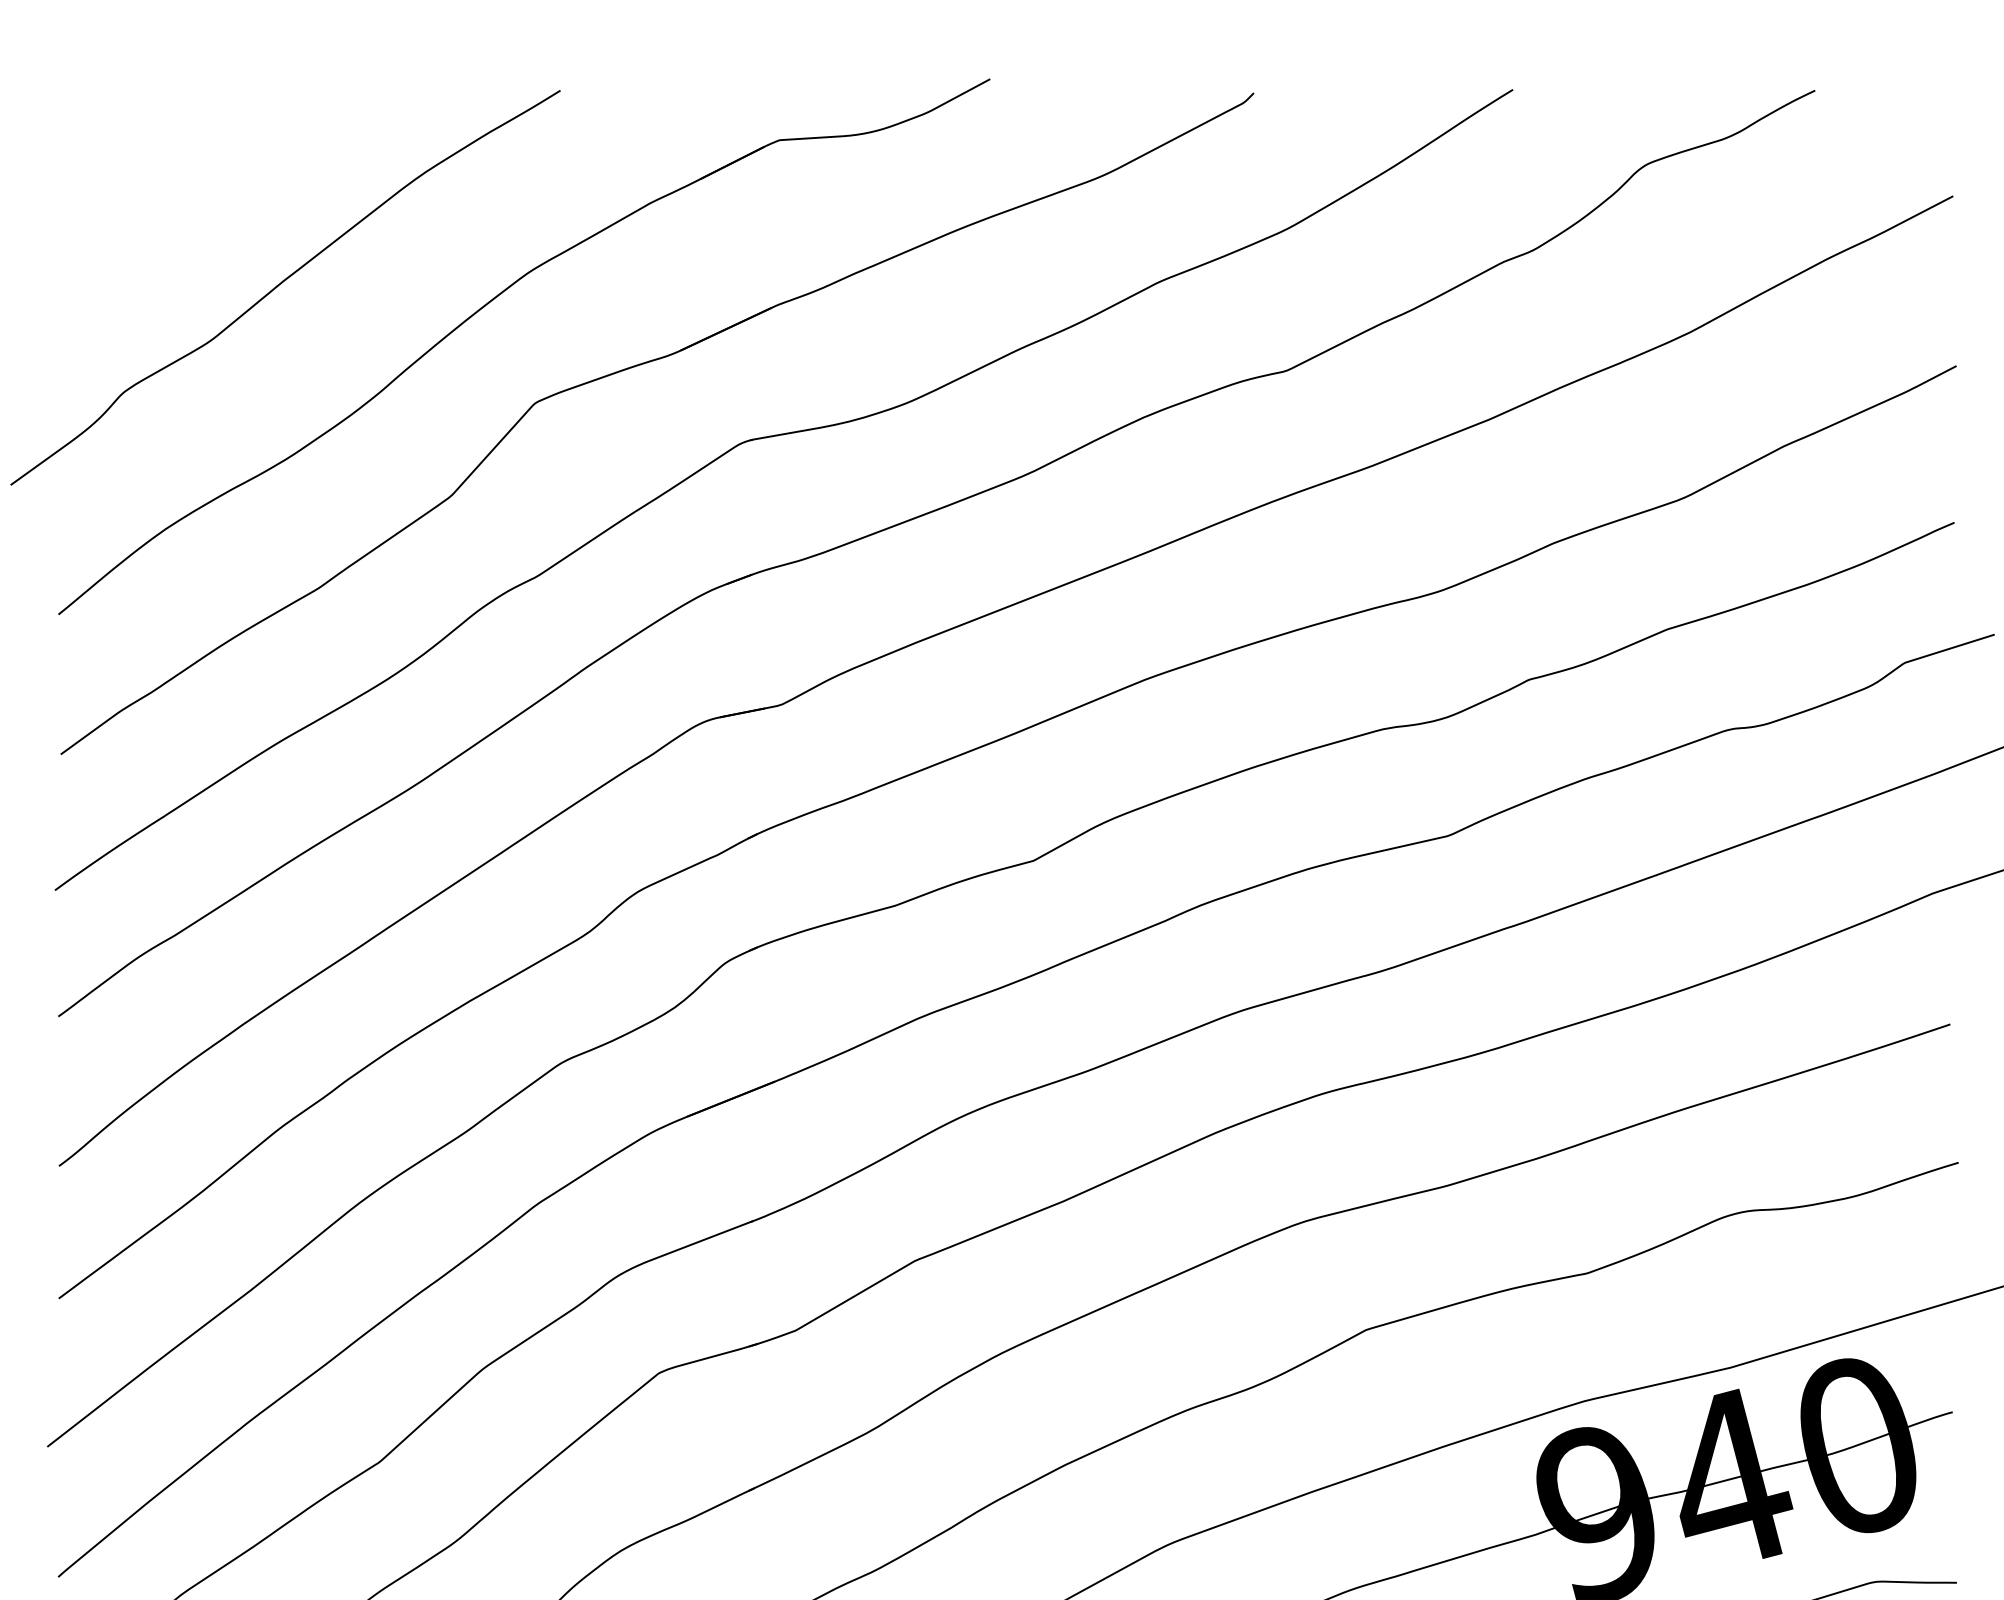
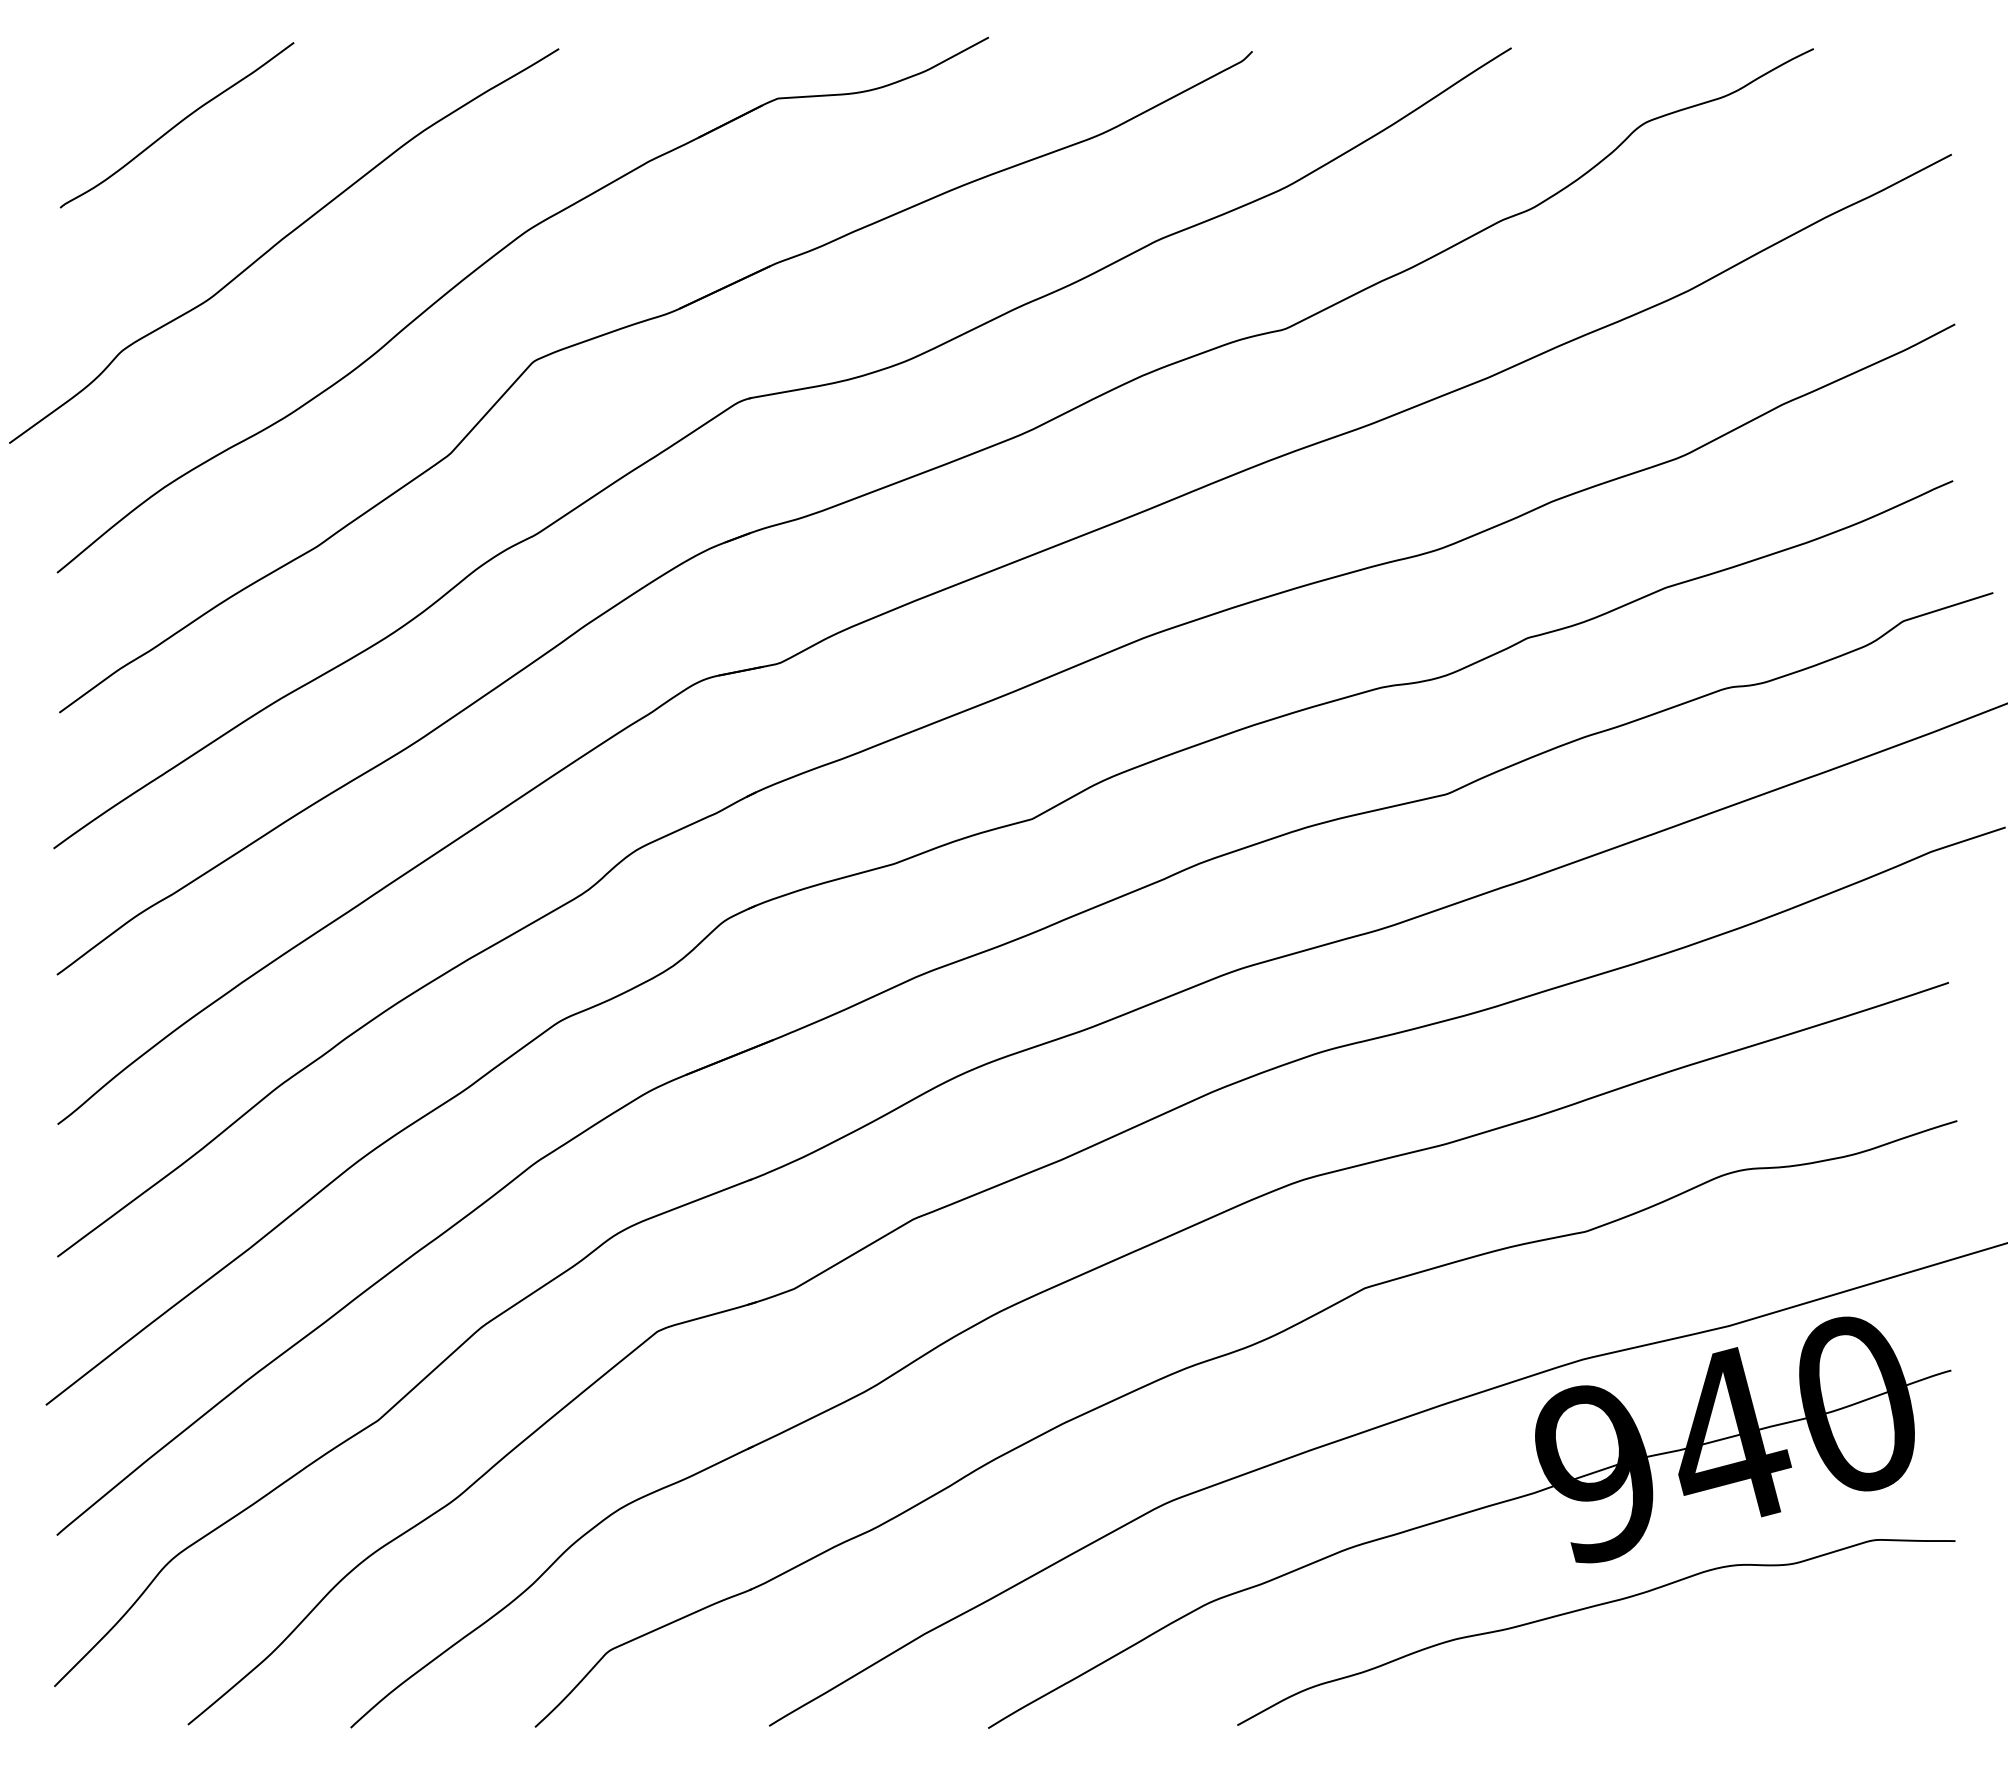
curve: (177, 167) -> (176, 125), added

